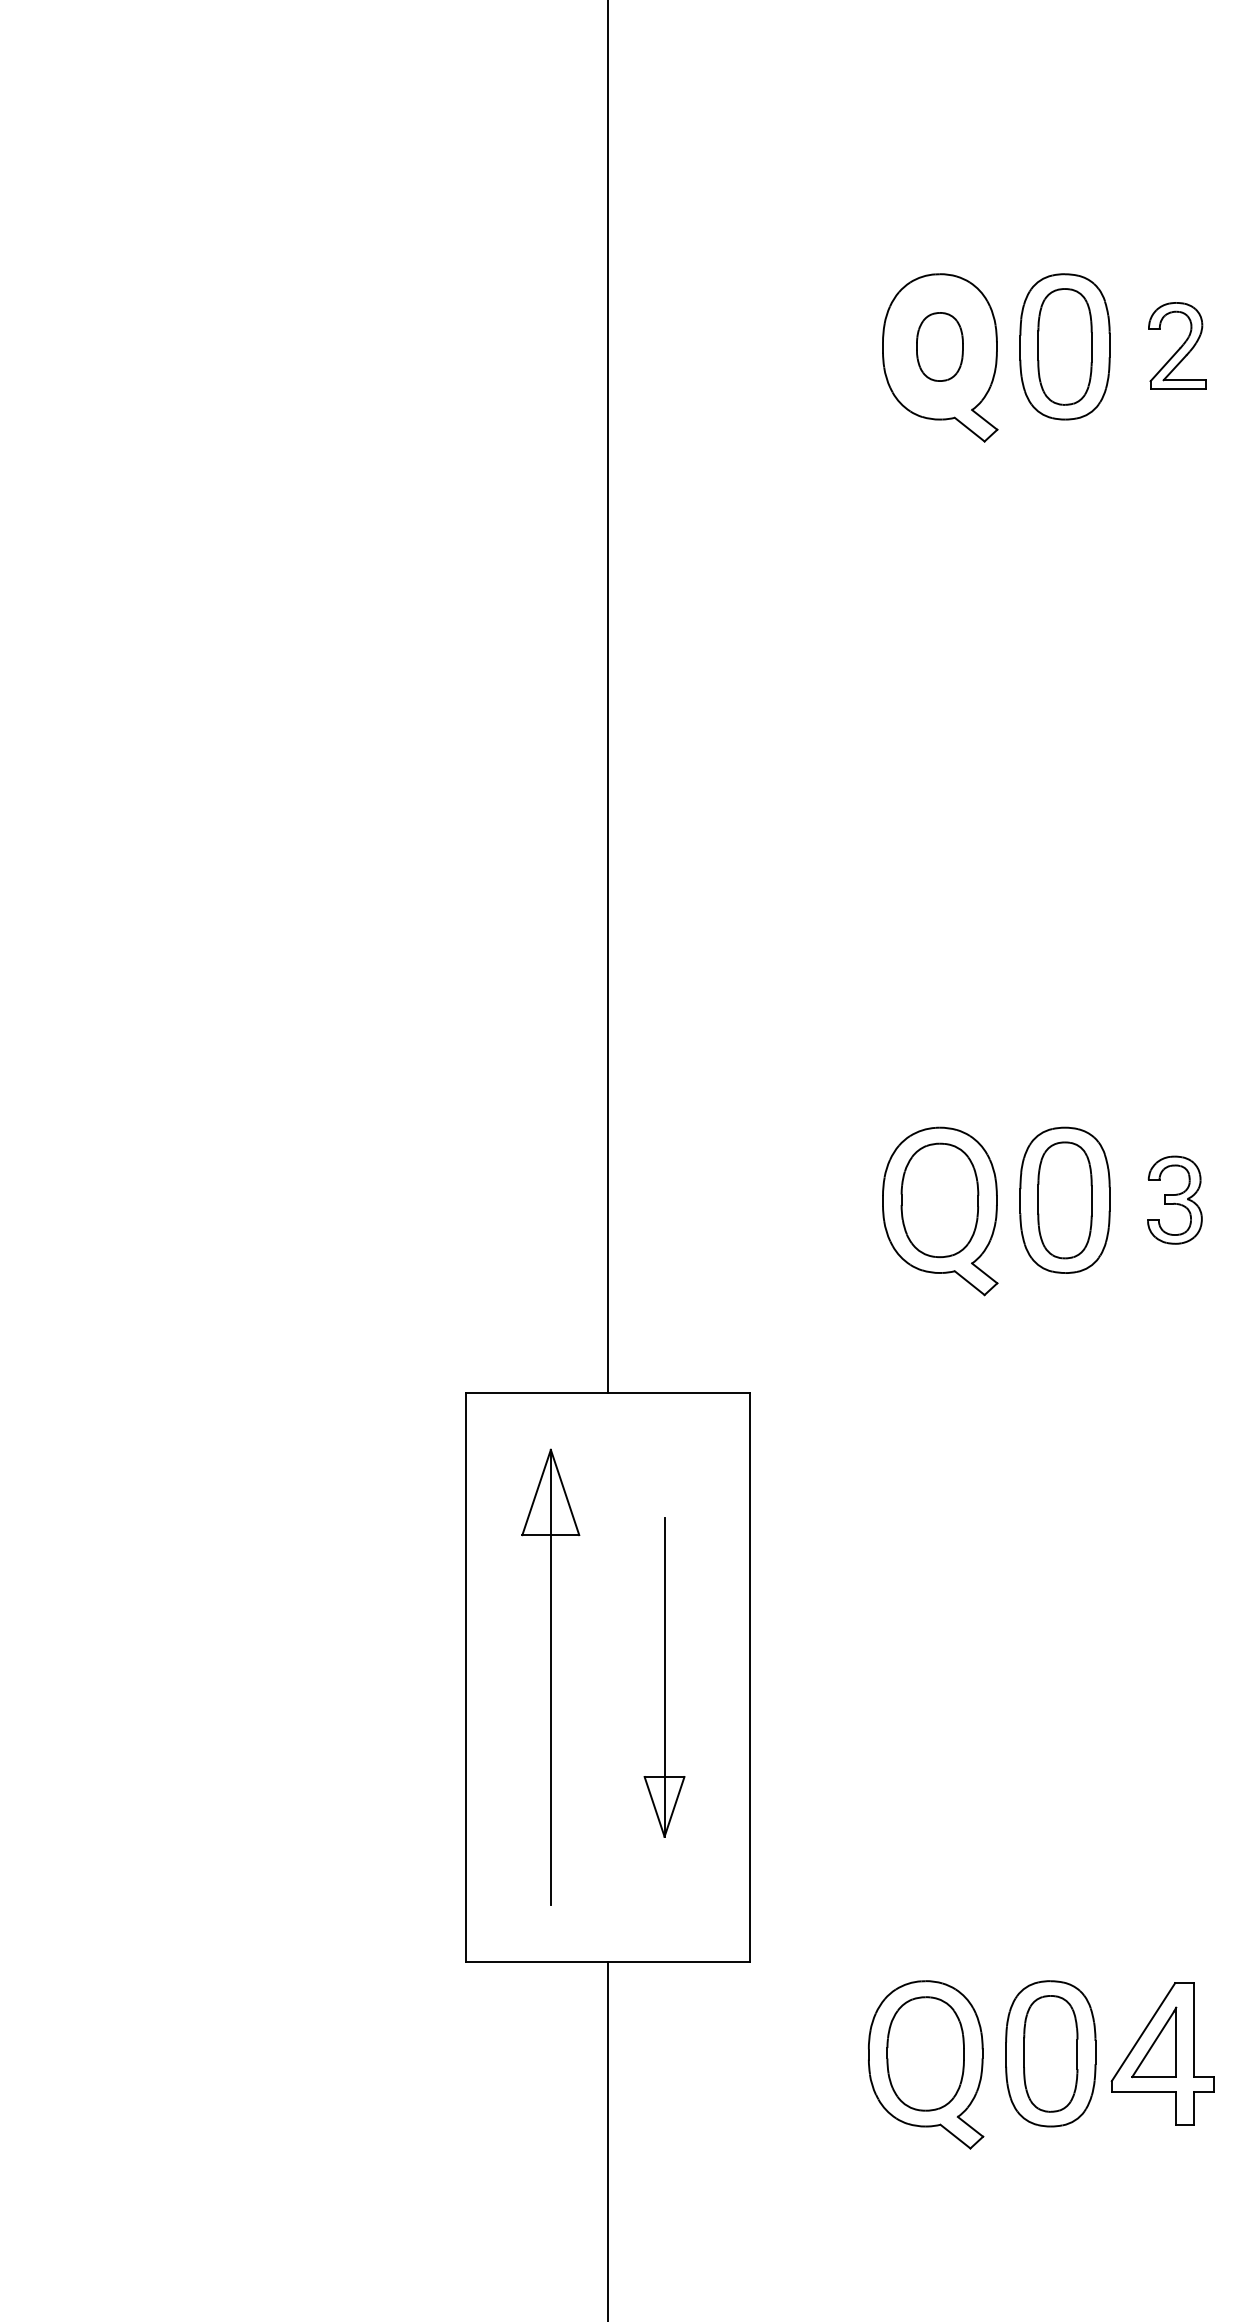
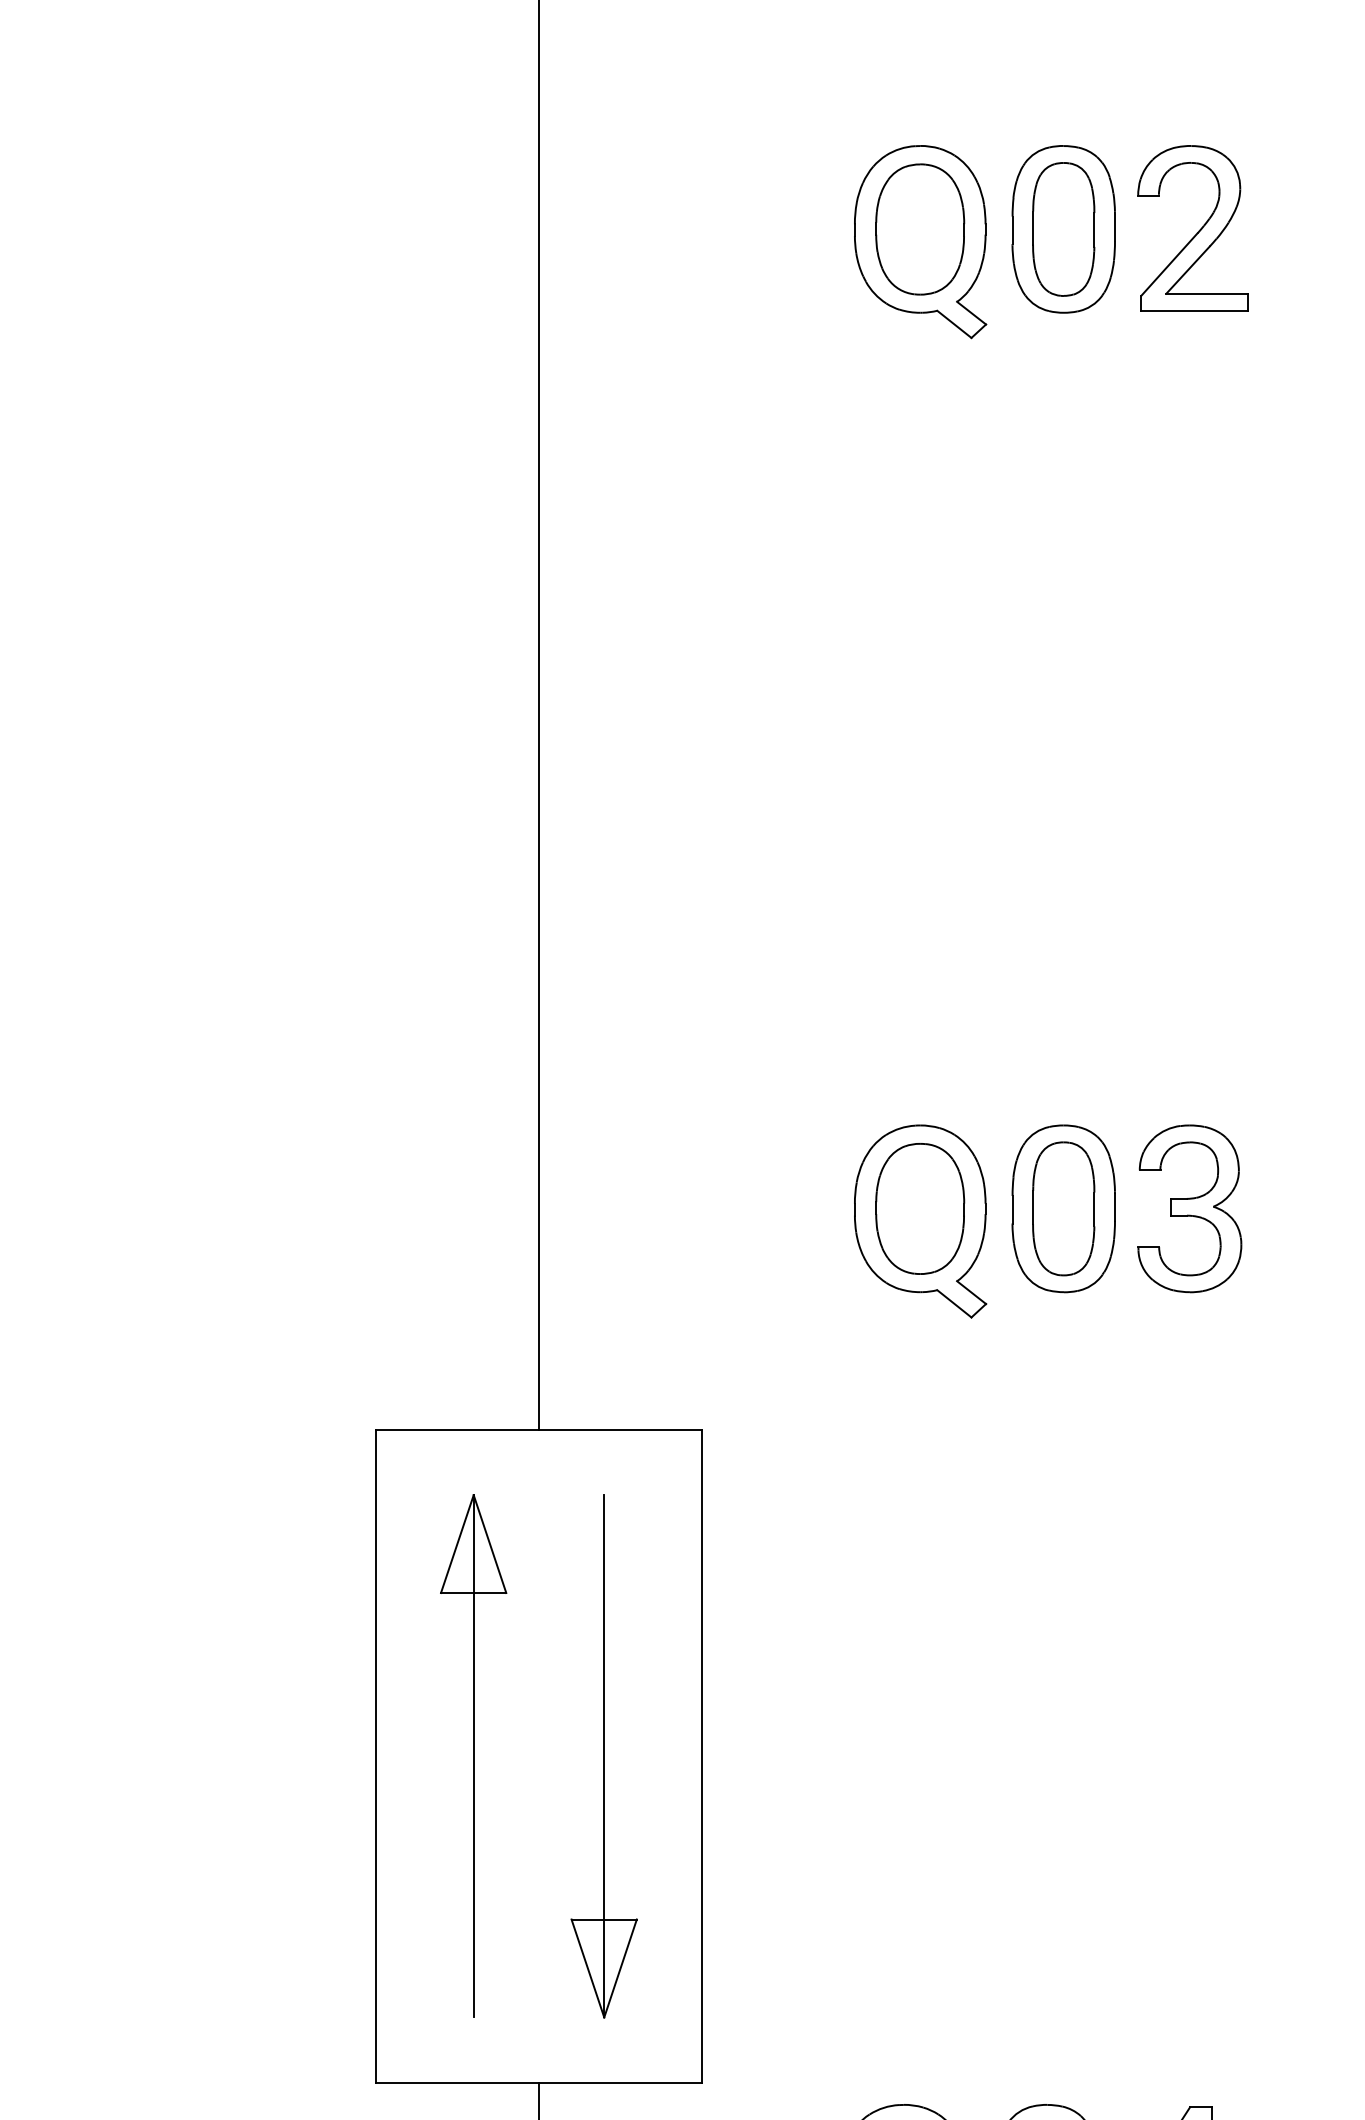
part: (1177, 345) -> (1192, 227), size x1.67
part: (939, 346) -> (919, 228), size x1.67
part: (1174, 1199) -> (1189, 1207), size x1.67
part: (664, 1677) -> (604, 1756), size x1.43

